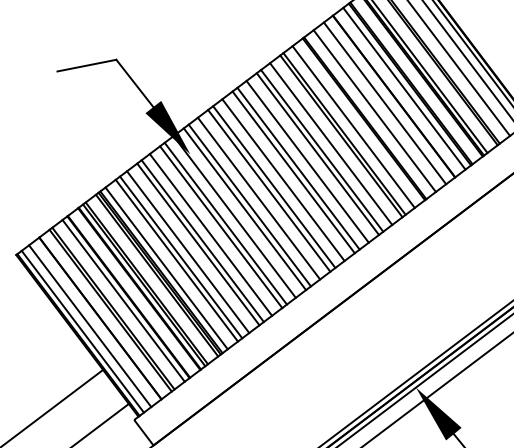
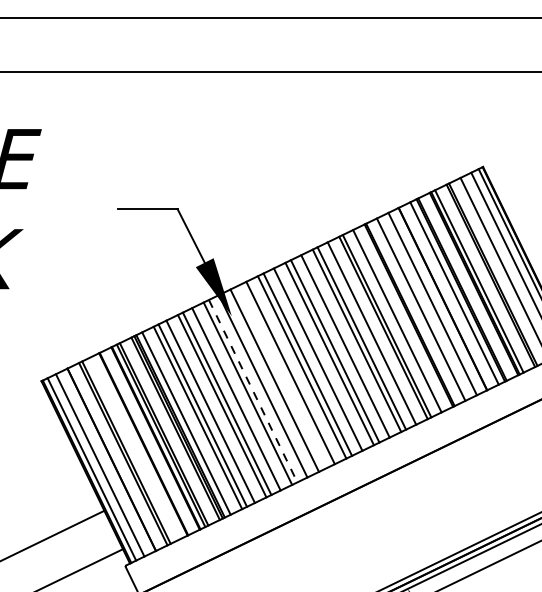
line: (249, 204) -> (280, 377), removed
line: (226, 223) -> (253, 391), solid -> dashed
line: (123, 300) -> (137, 446), removed

